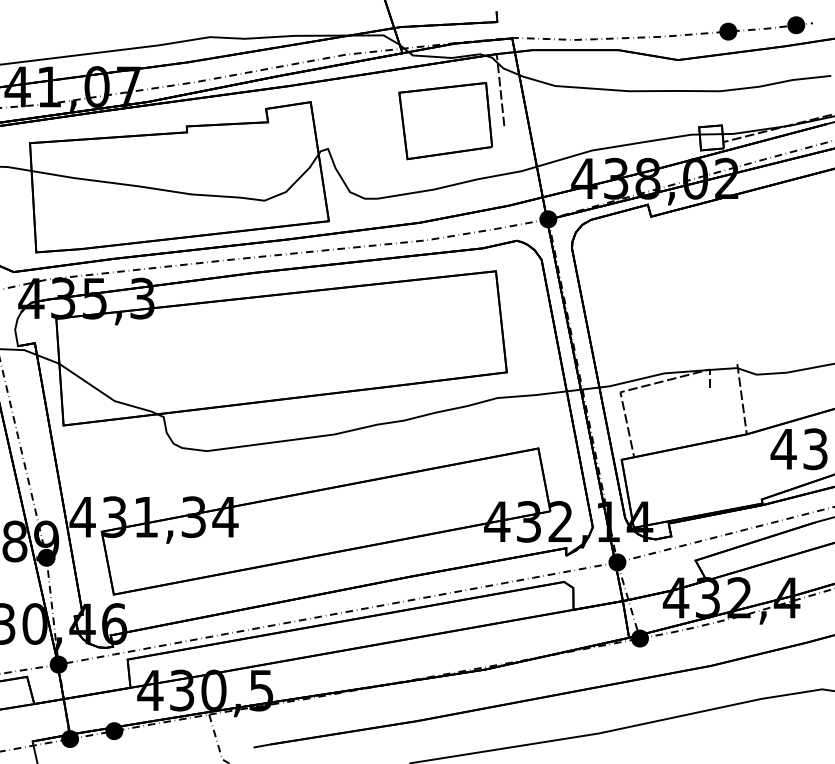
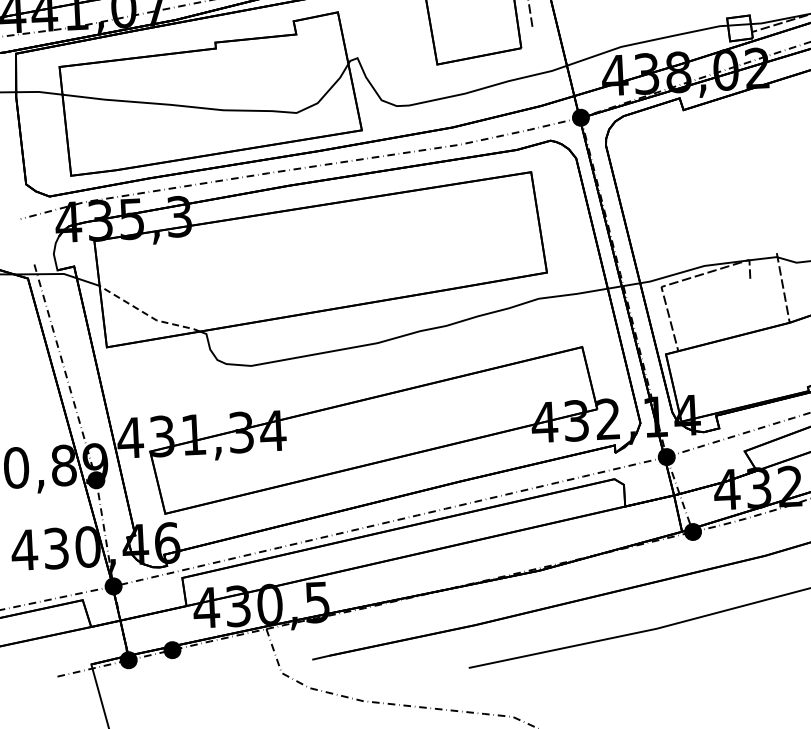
line: (106, 395) -> (148, 315), solid -> dashed

